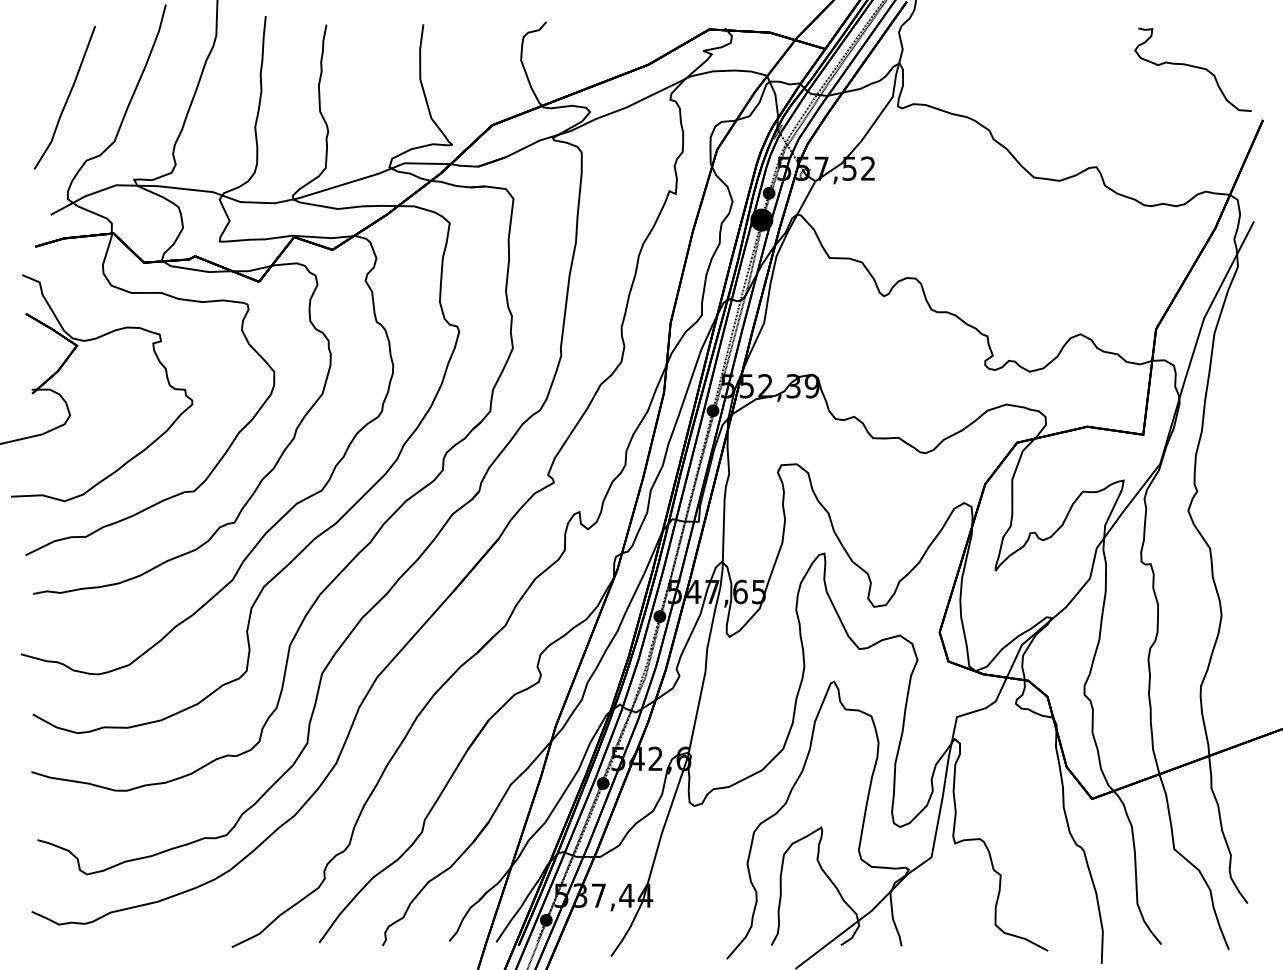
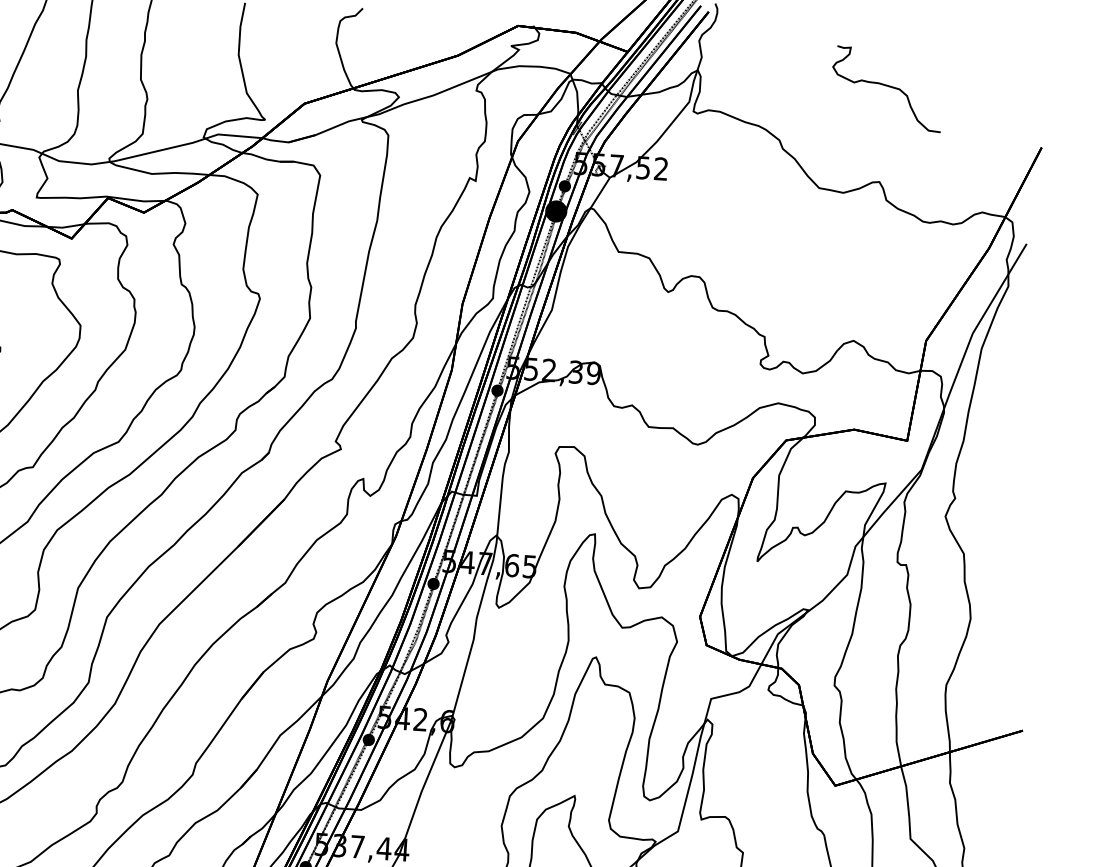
curve: (1192, 67) -> (886, 86), moved

